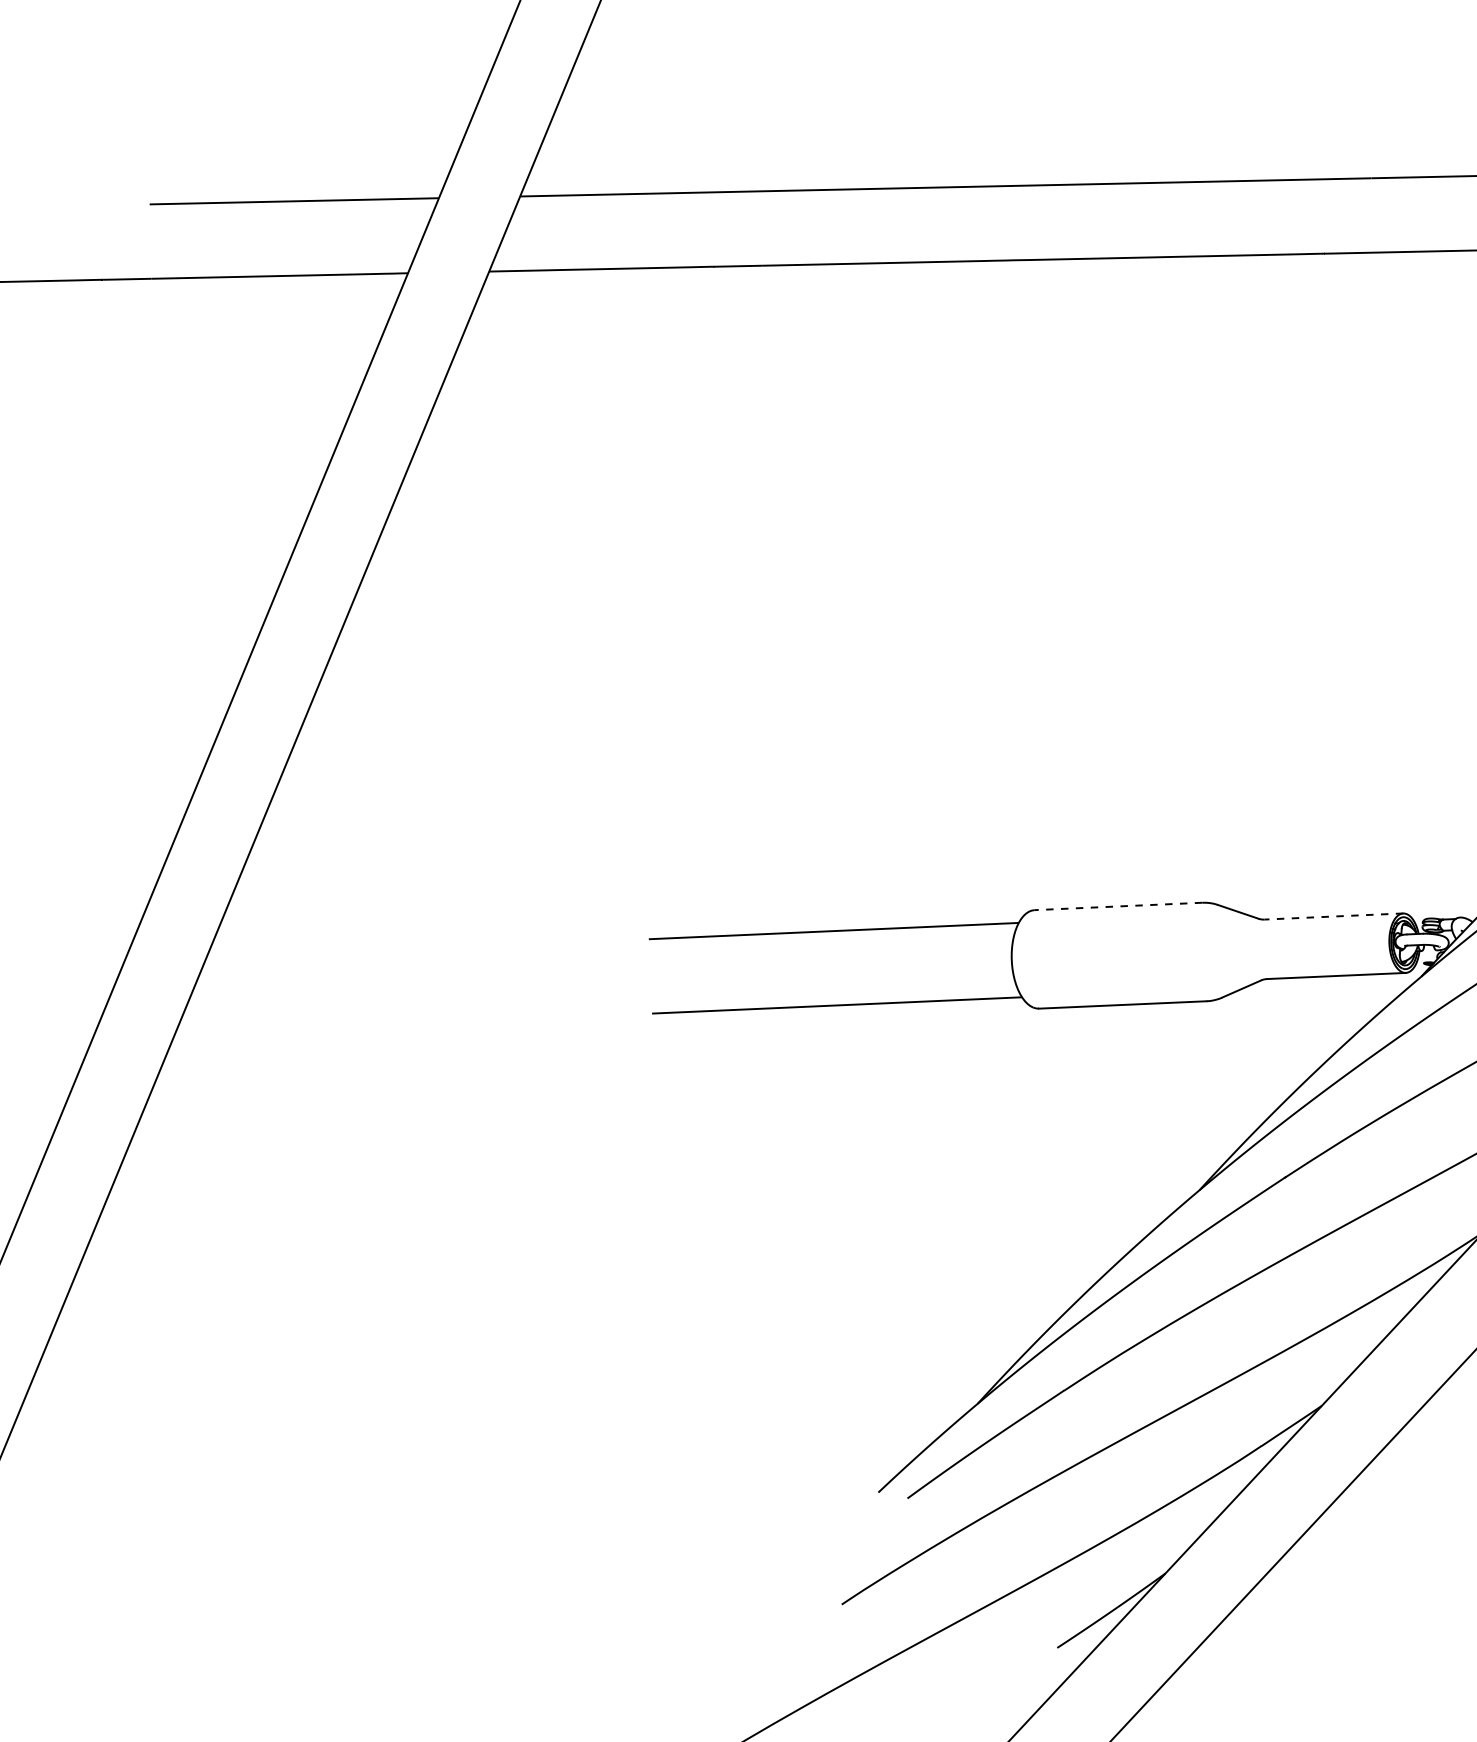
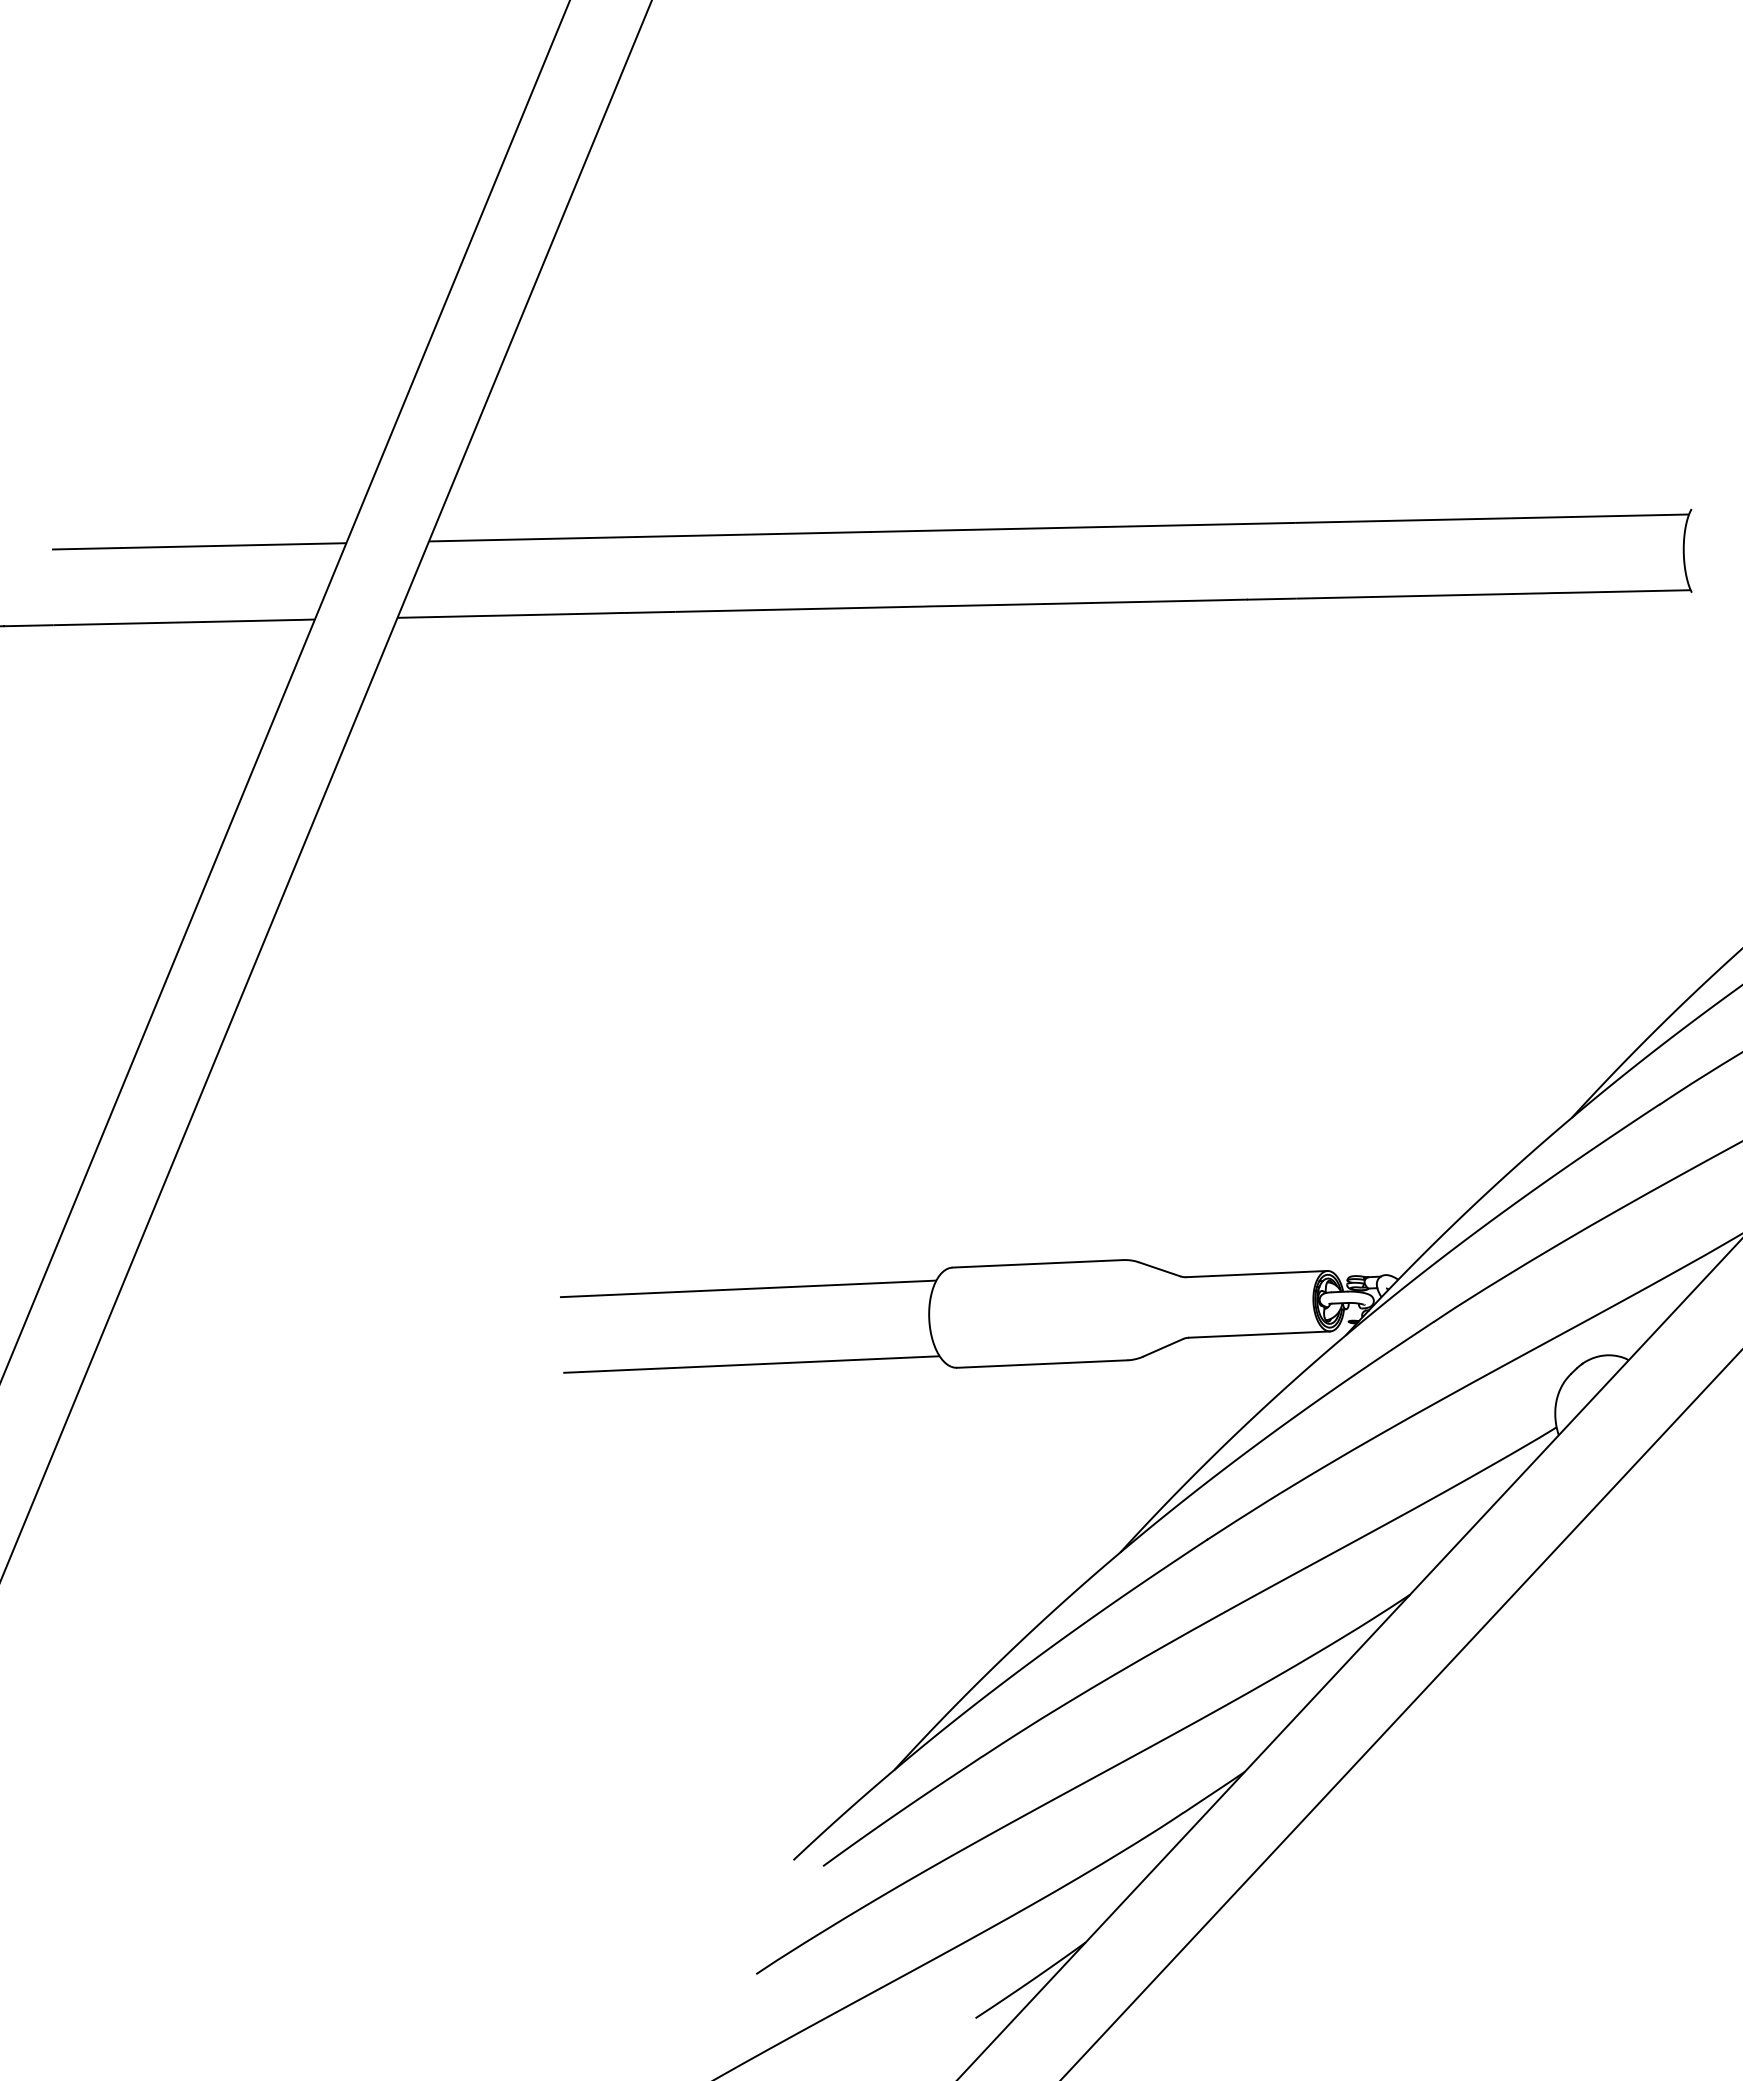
line: (1118, 906) -> (1037, 1263), dashed -> solid
line: (1333, 916) -> (1256, 1274), dashed -> solid

